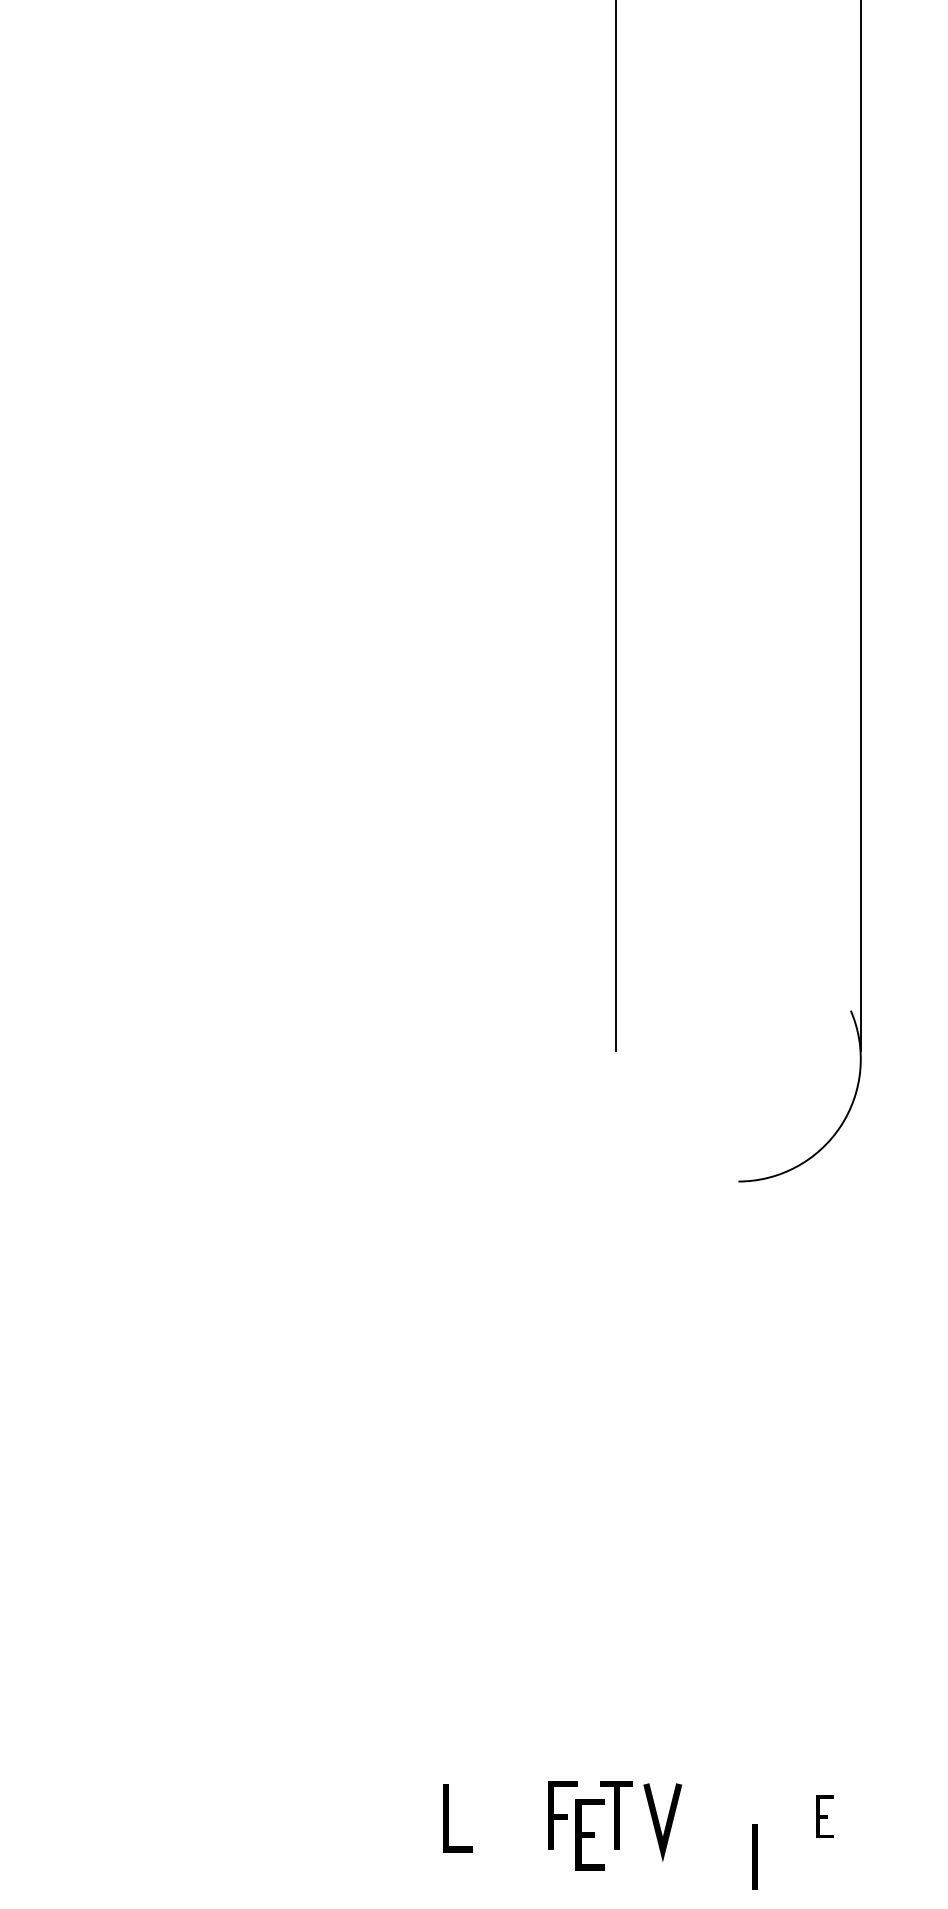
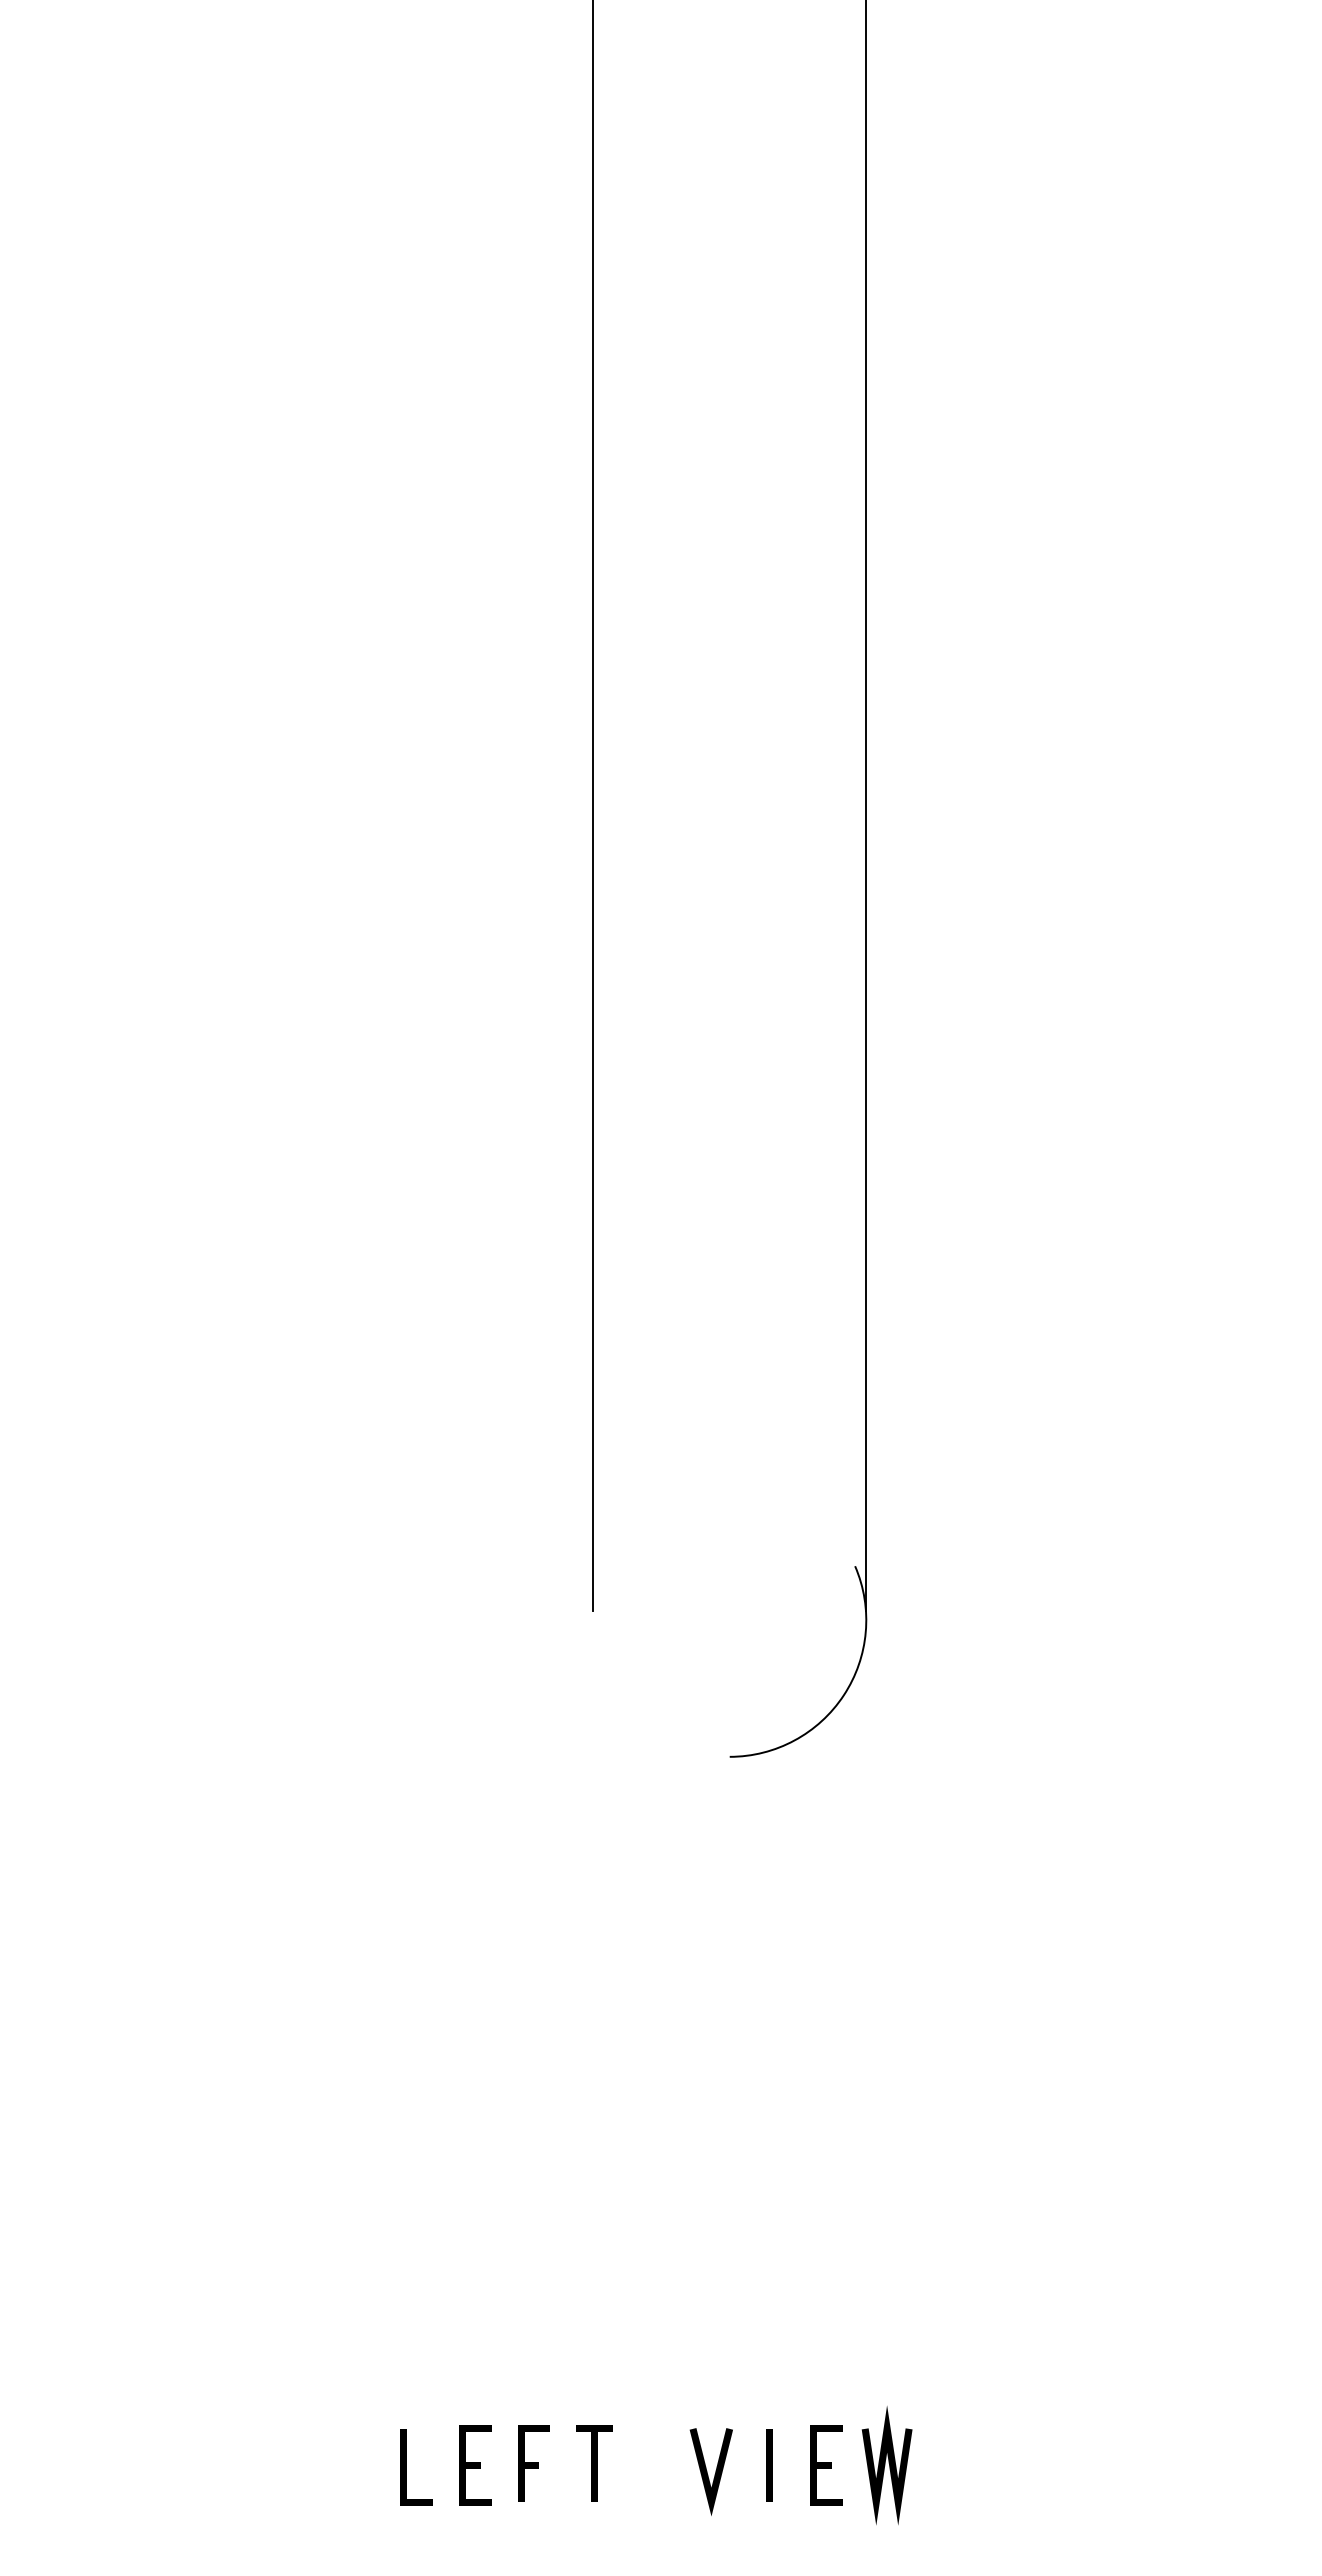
part: (825, 1816) -> (826, 2465), size x1.67
line: (878, 1816) -> (885, 2465), added
line: (659, 1822) -> (707, 2471), moved
part: (590, 1834) -> (475, 2465), moved
line: (754, 1857) -> (769, 2465), moved

